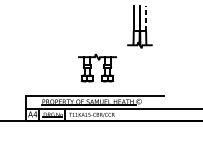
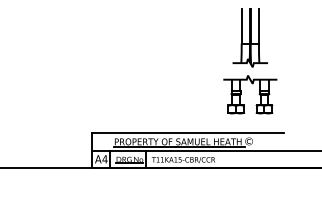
line: (145, 18) -> (258, 25), dashed -> solid
part: (103, 67) -> (258, 94), moved

